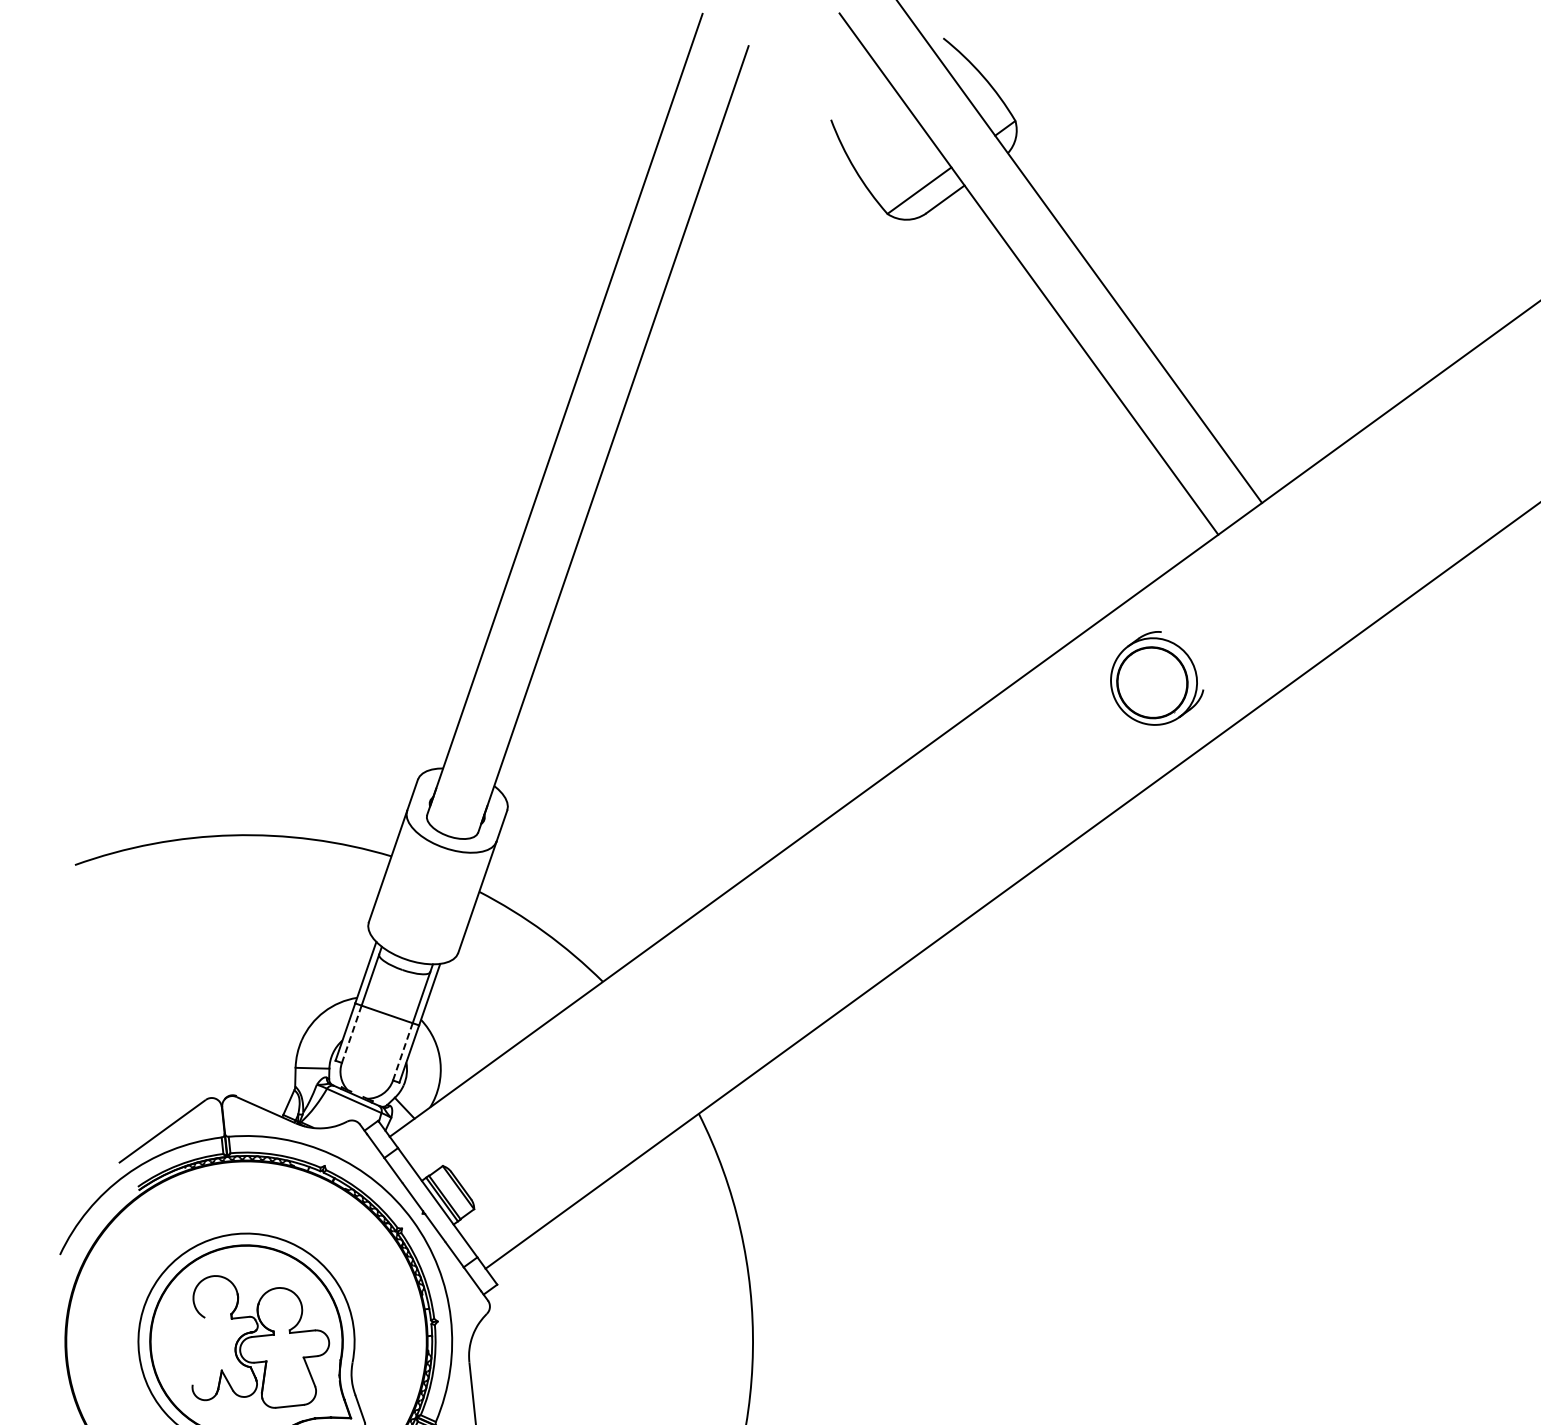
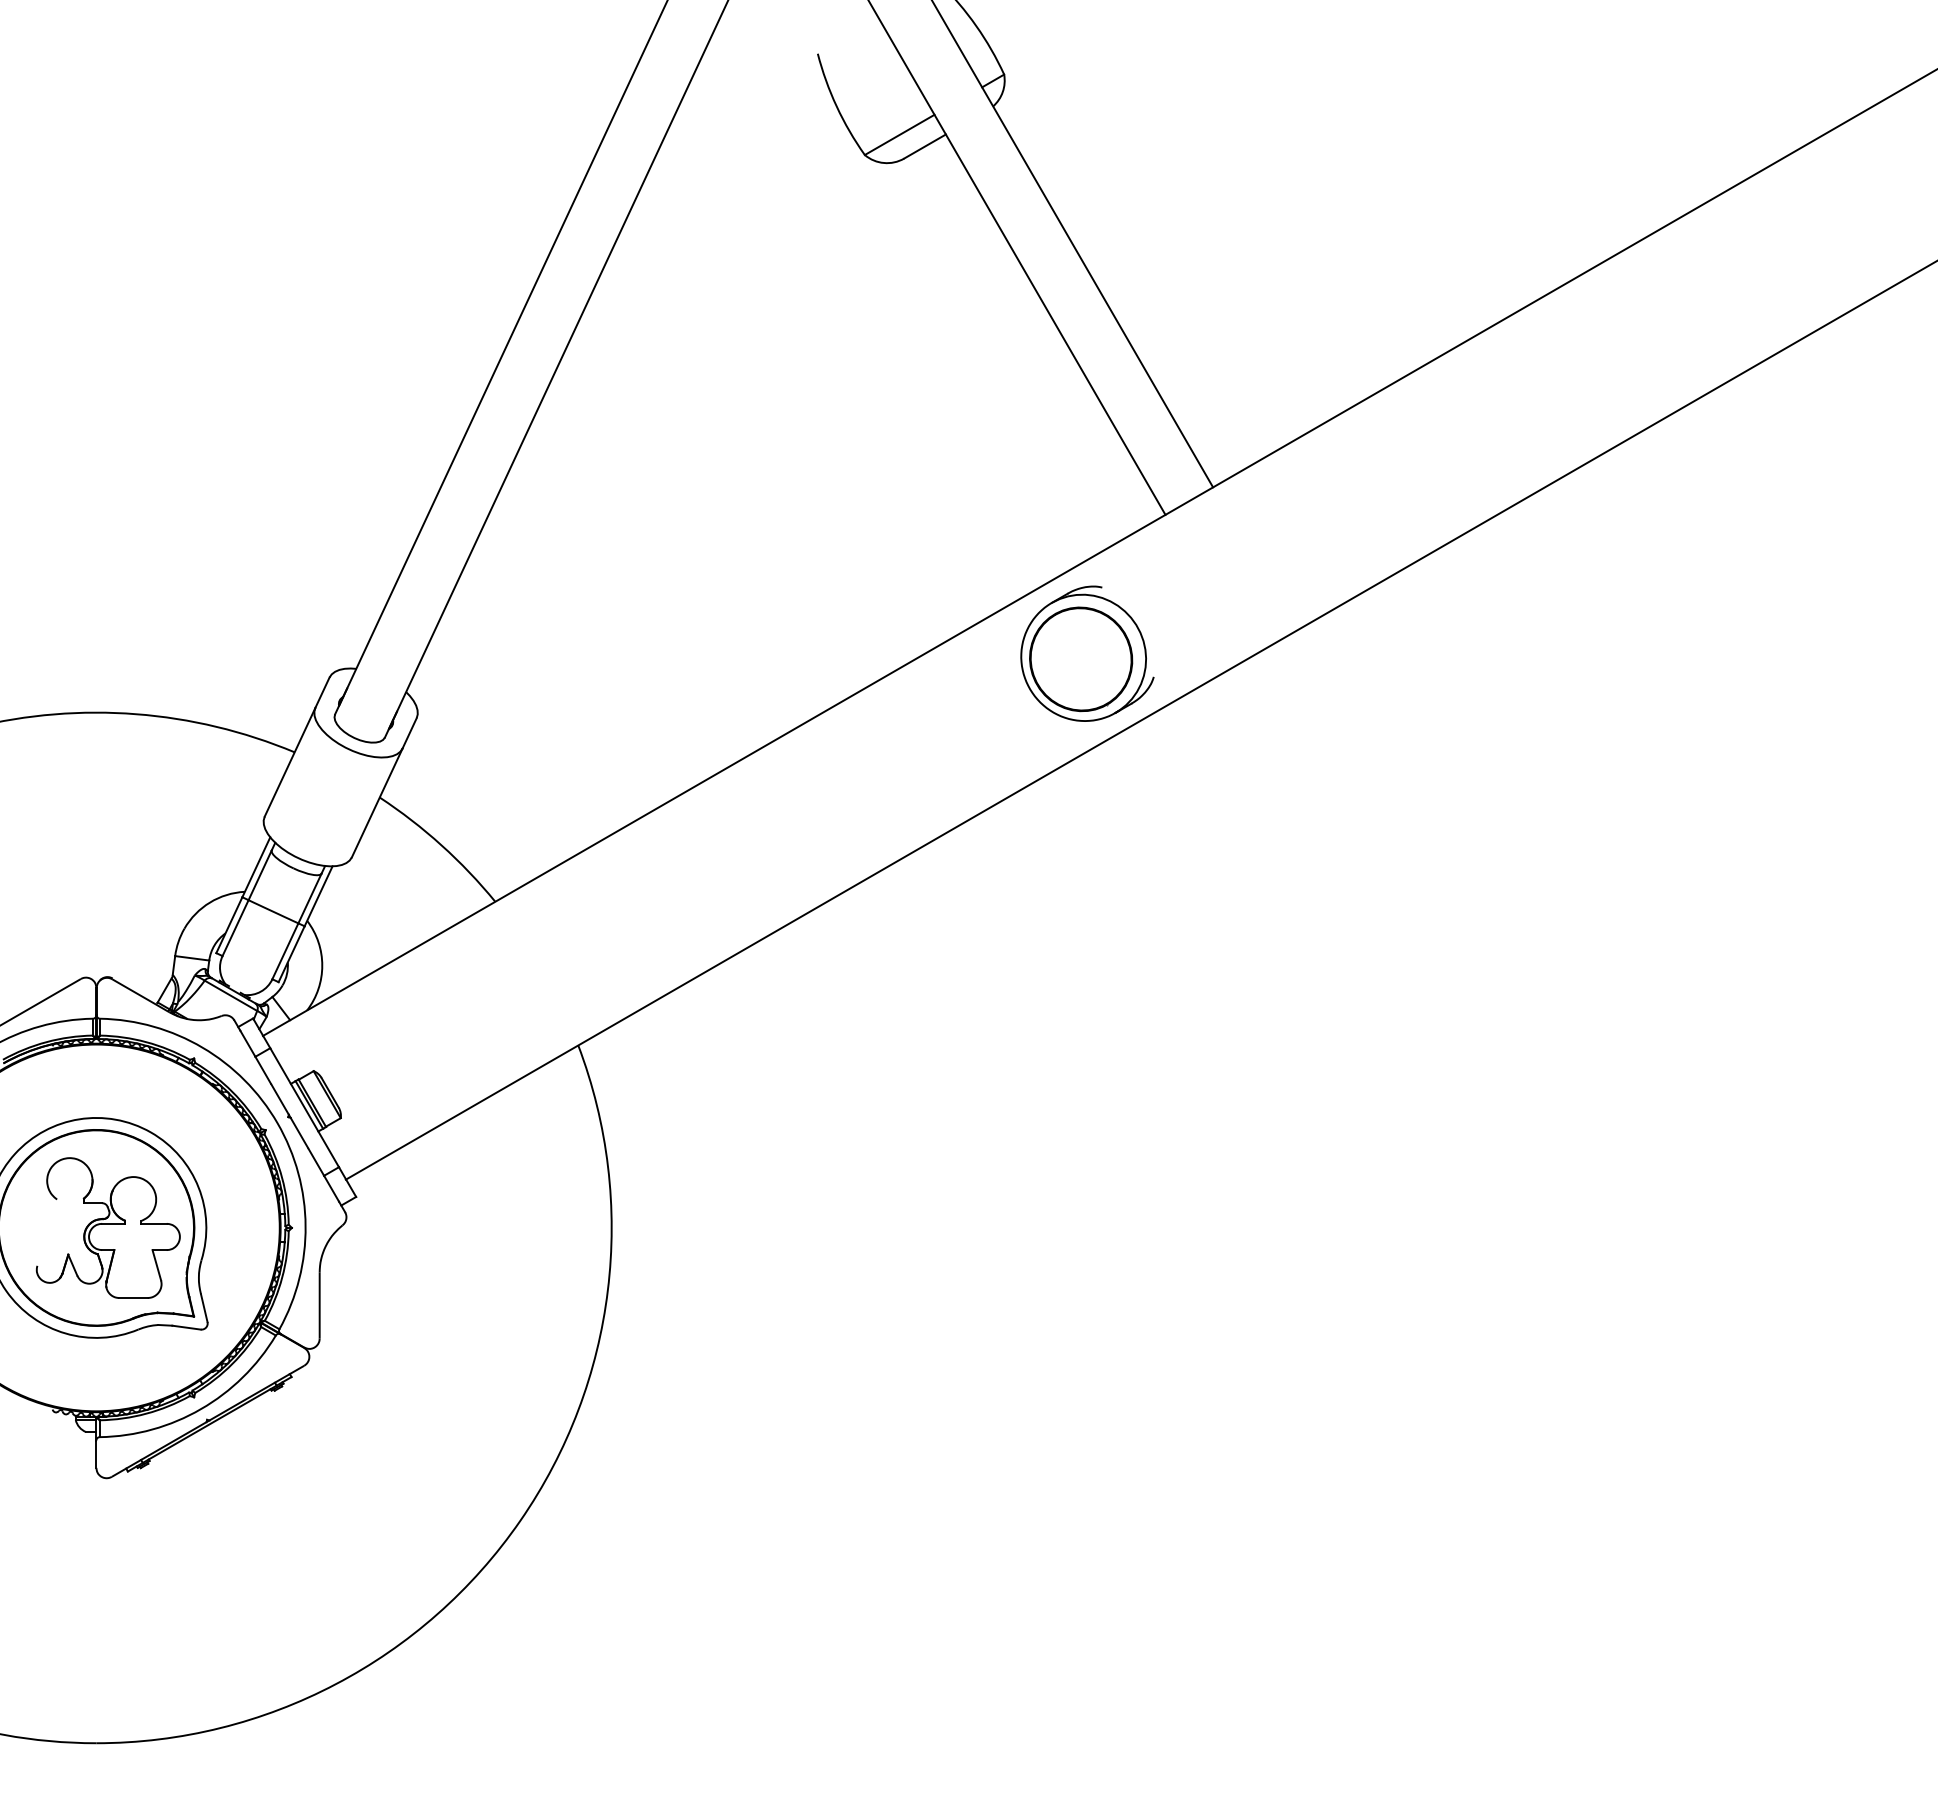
part: (1156, 678) -> (1087, 653), size x1.43
line: (351, 1034) -> (235, 928), dashed -> solid
line: (402, 1052) -> (285, 951), dashed -> solid

